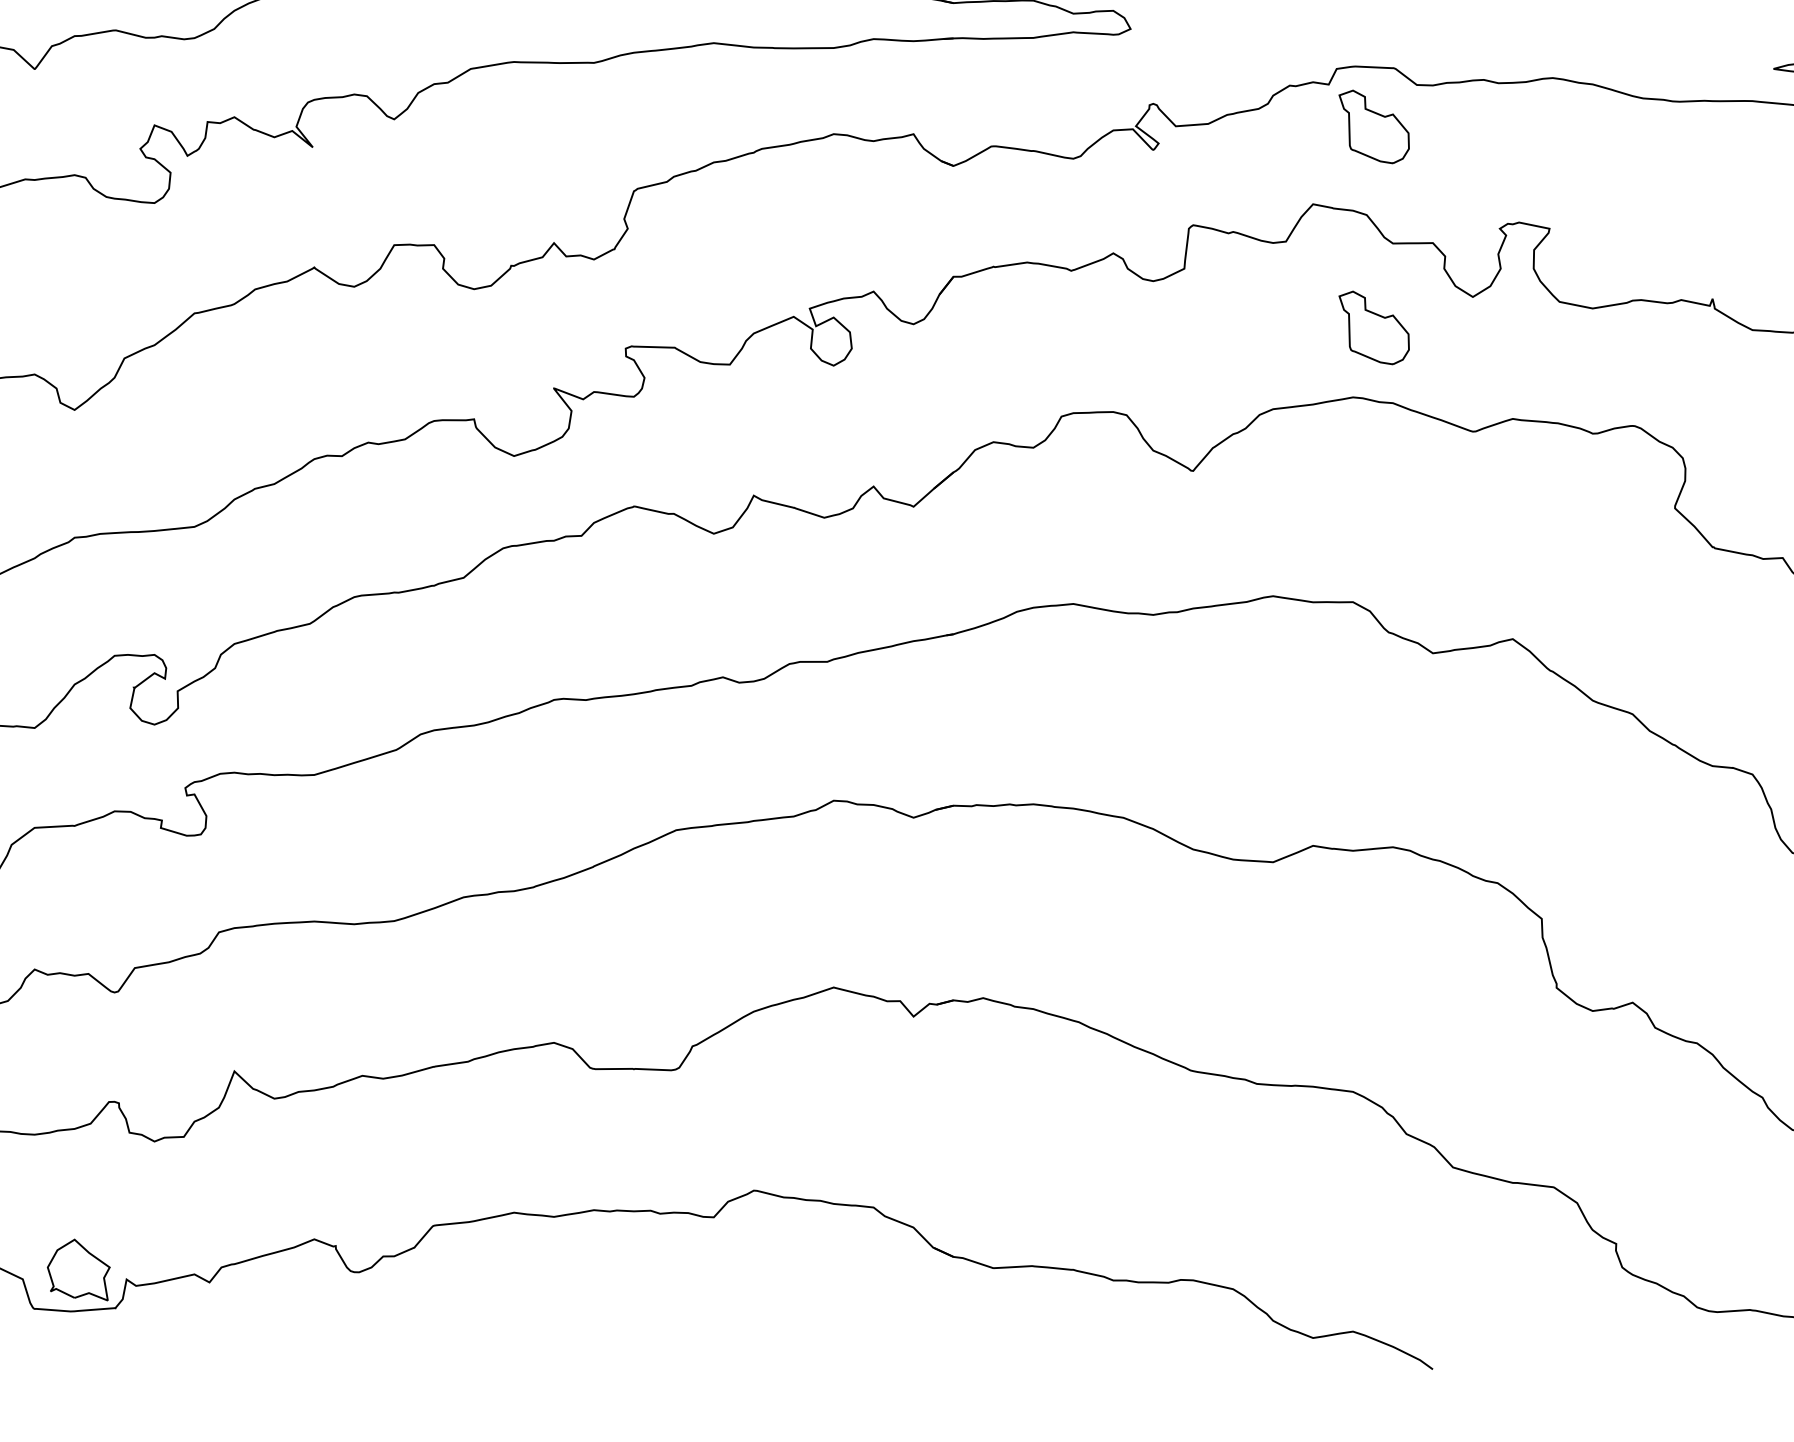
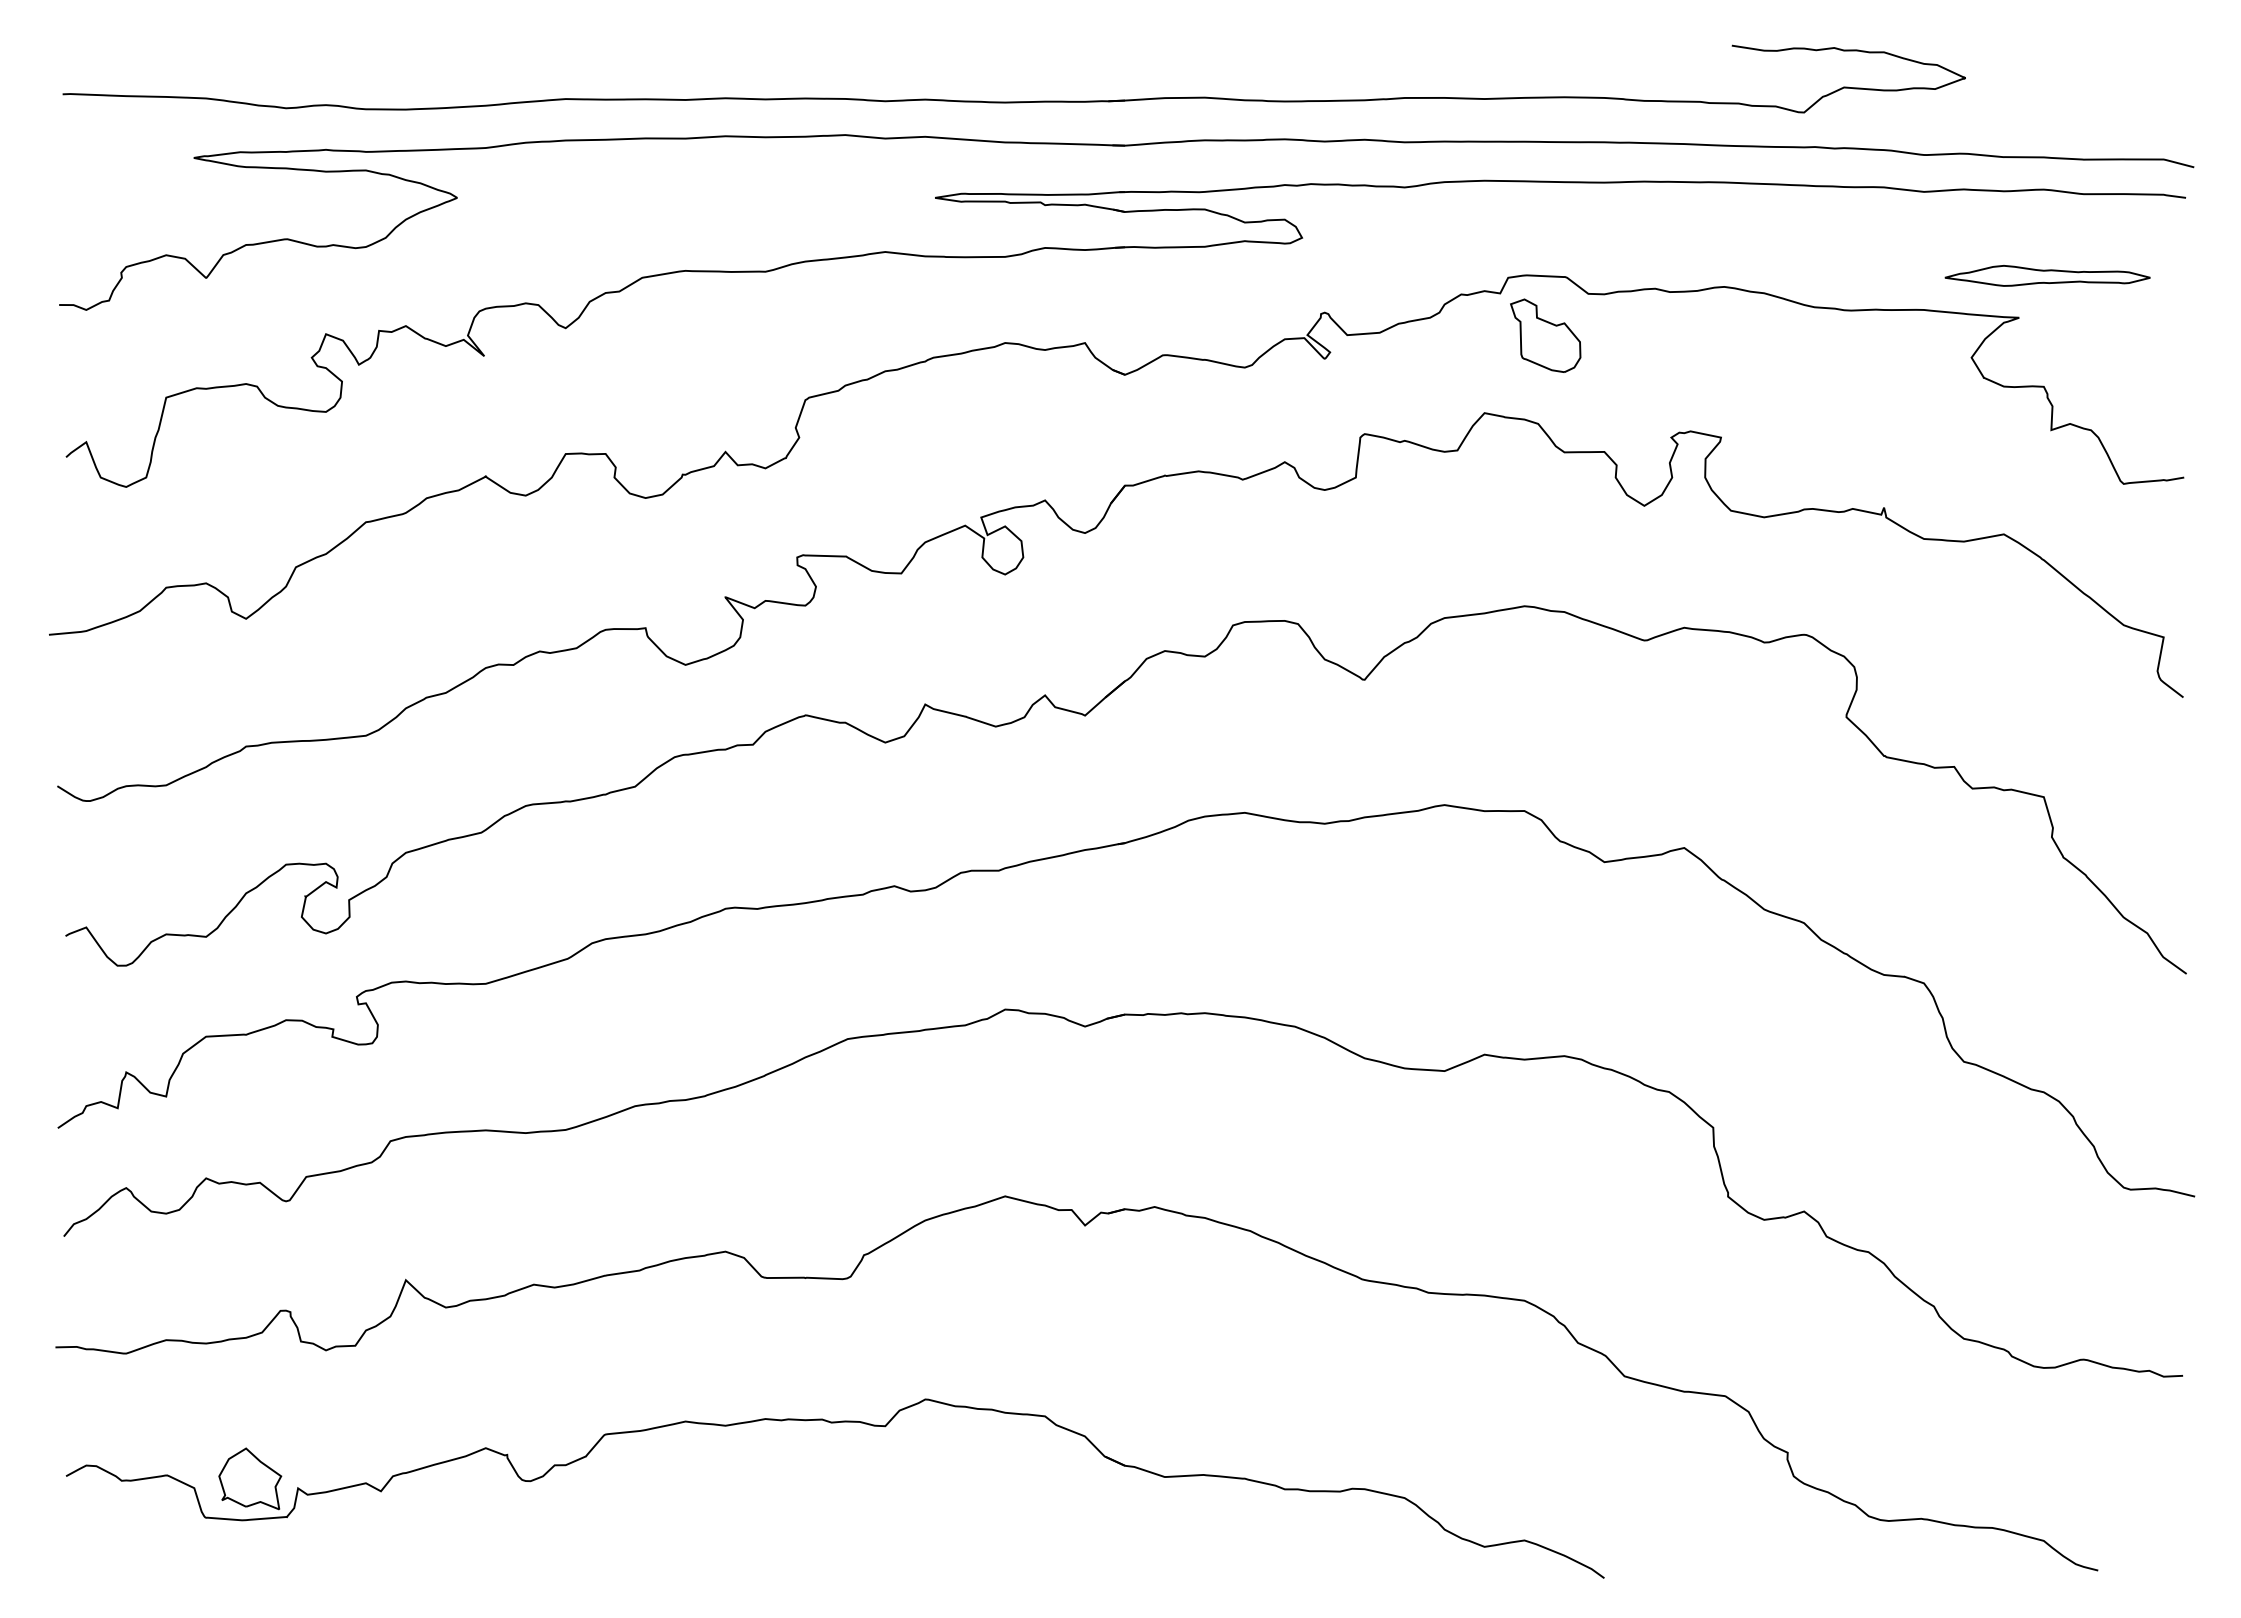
part: (1374, 327) -> (1545, 536), removed

